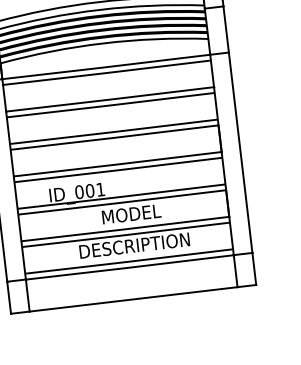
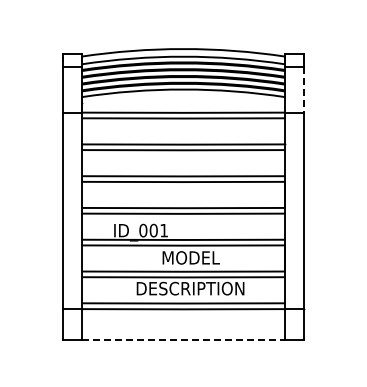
line: (226, 30) -> (303, 90), solid -> dashed
line: (133, 299) -> (183, 340), solid -> dashed

